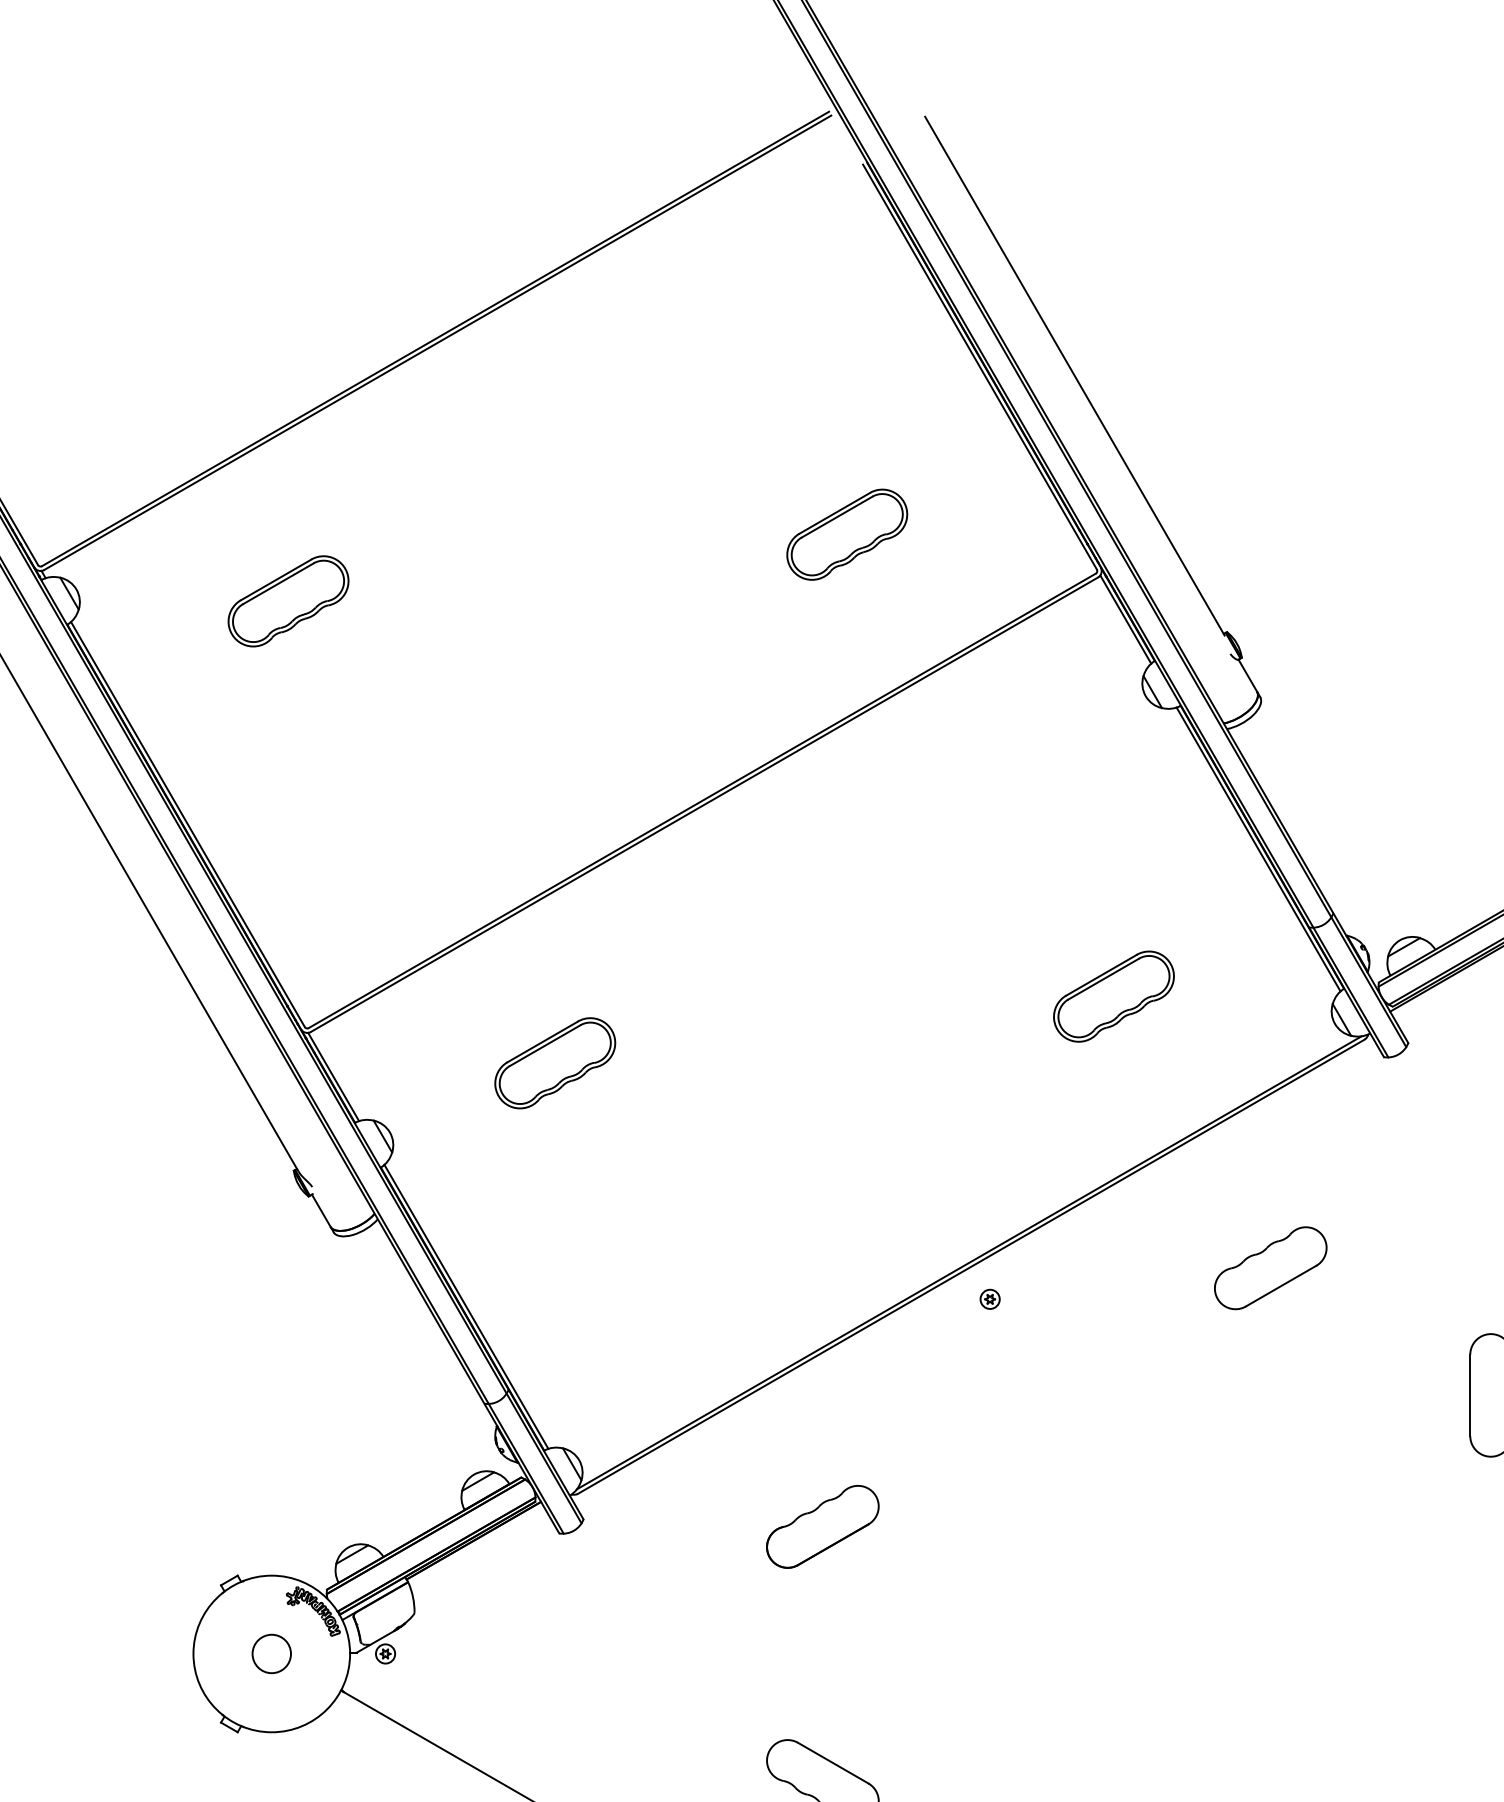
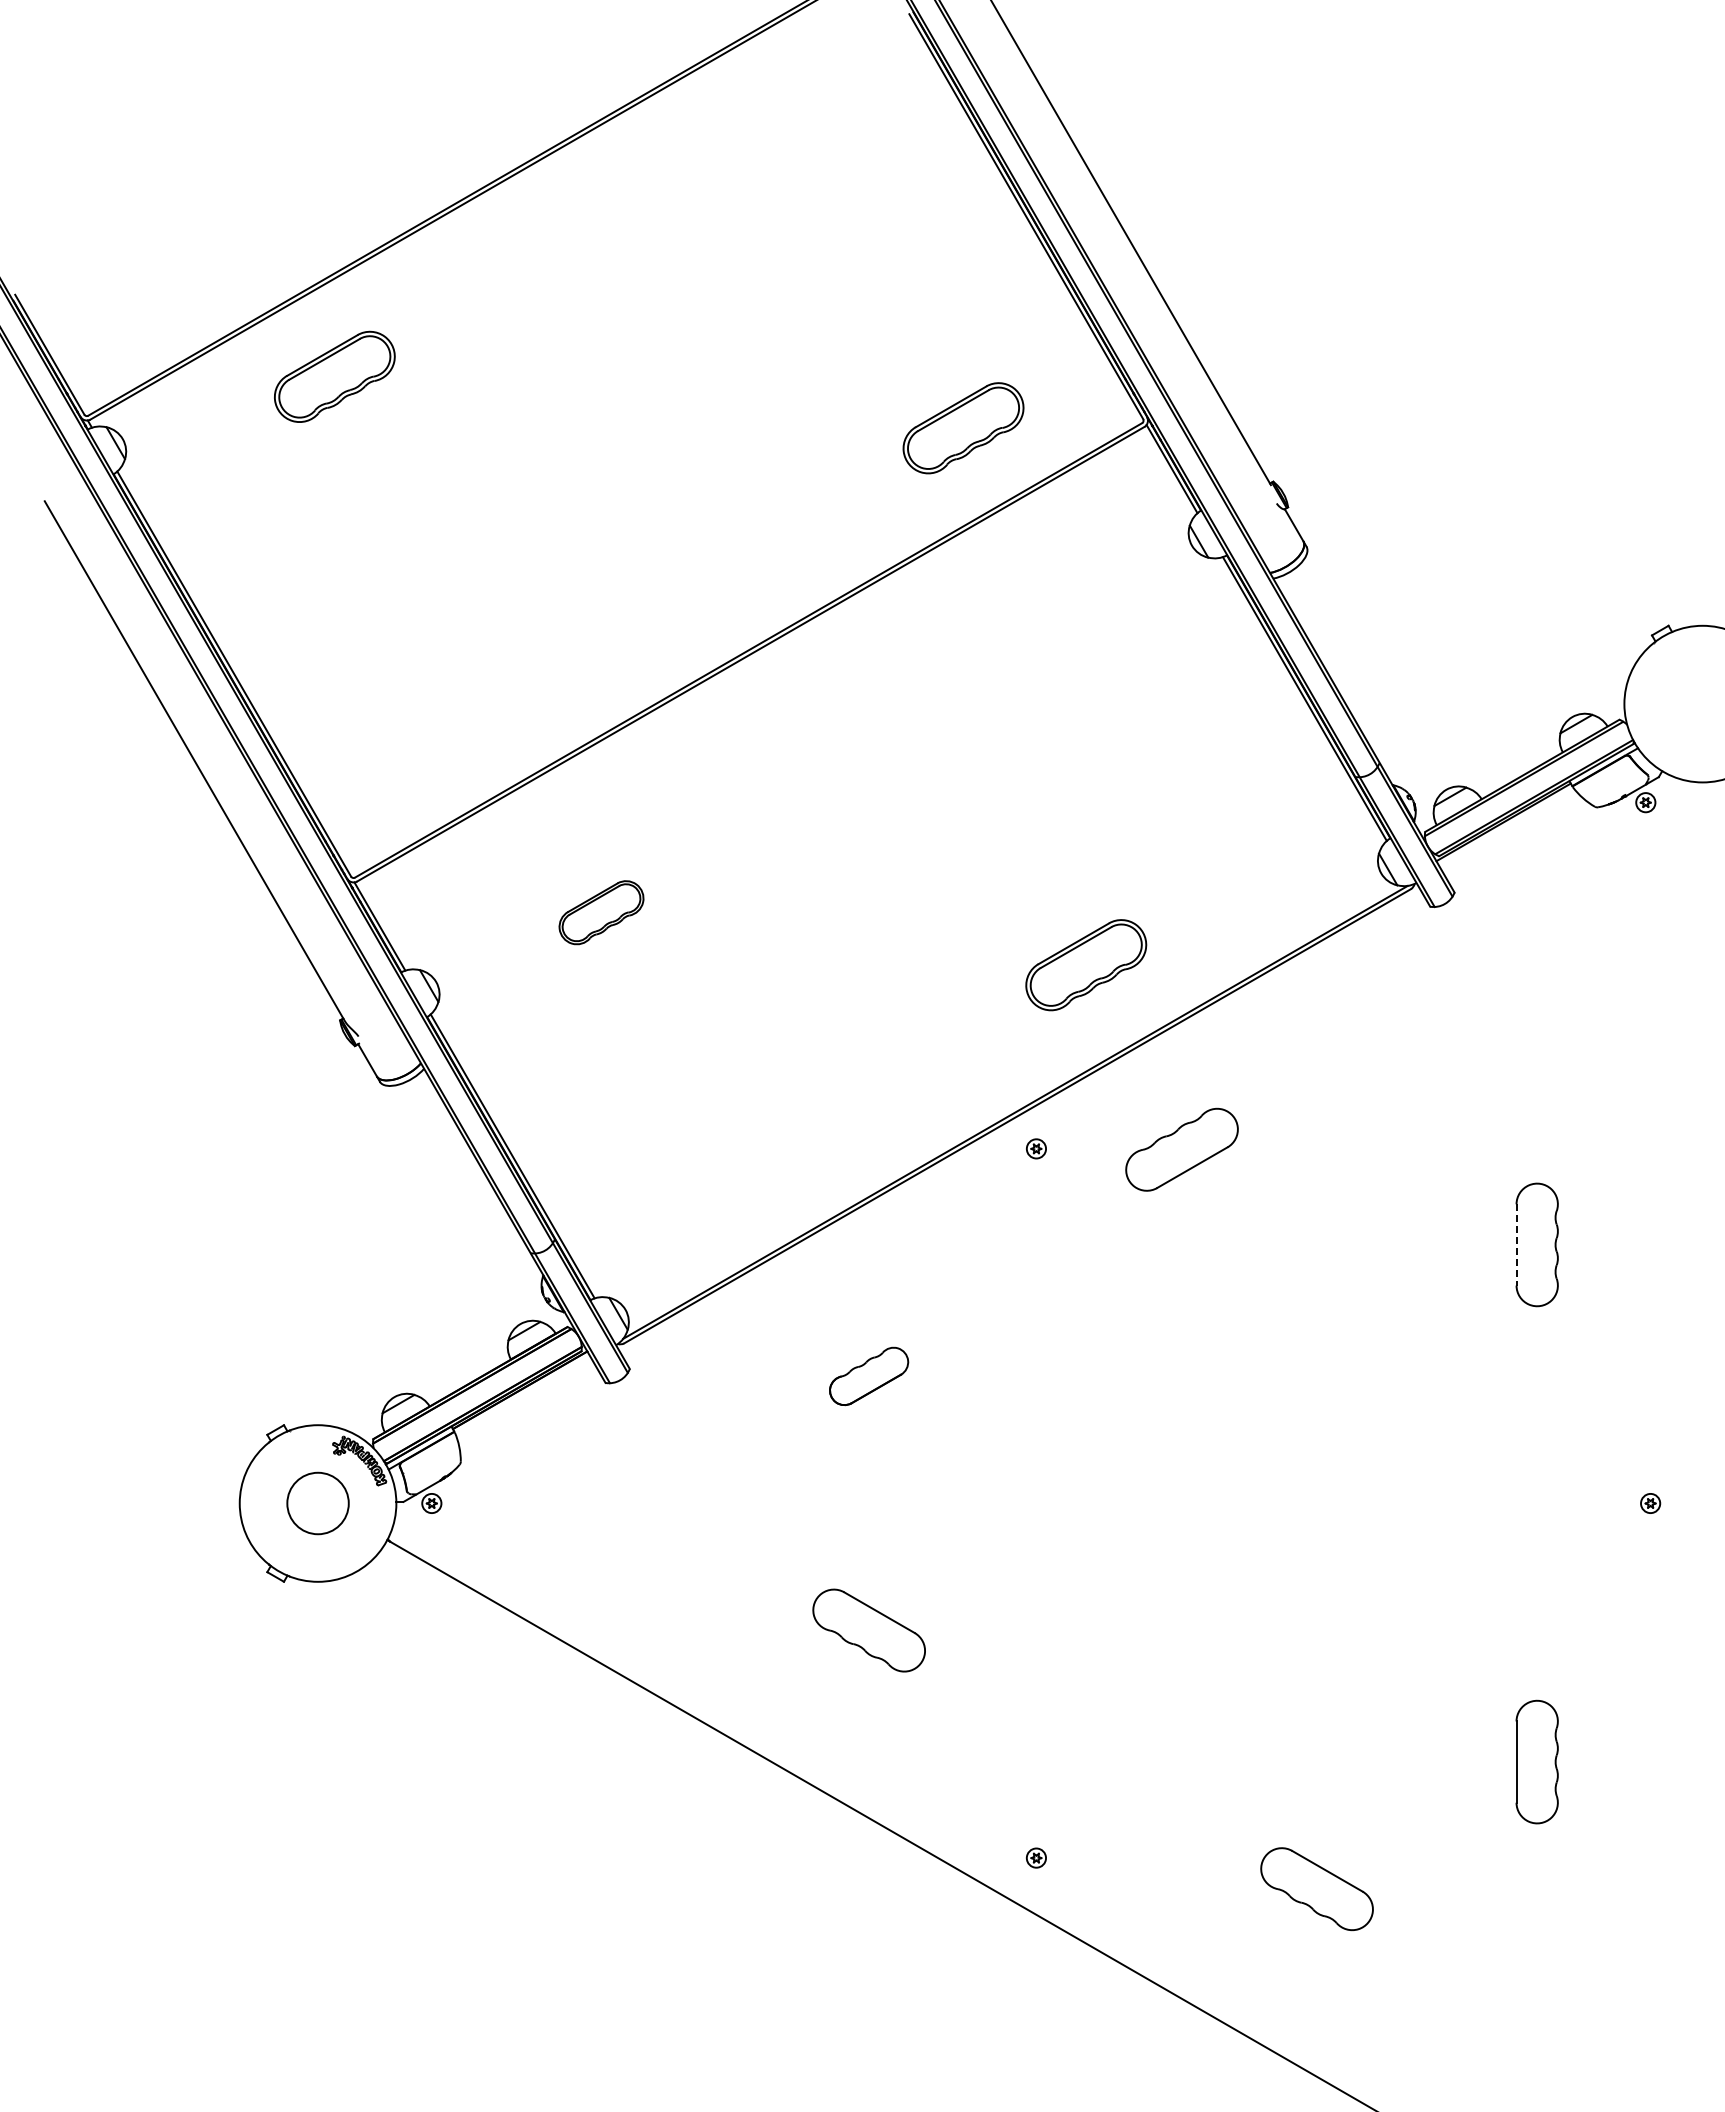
part: (847, 534) -> (963, 428), moved
part: (288, 600) -> (334, 376), moved
part: (1114, 996) -> (1086, 965), moved
part: (555, 1062) -> (601, 912), size x0.7
part: (1270, 1267) -> (1181, 1149), moved
line: (1470, 1394) -> (1516, 1244), solid -> dashed
part: (822, 1526) -> (868, 1376), size x0.7
circle: (271, 1653) -> (317, 1503), size x1.6

